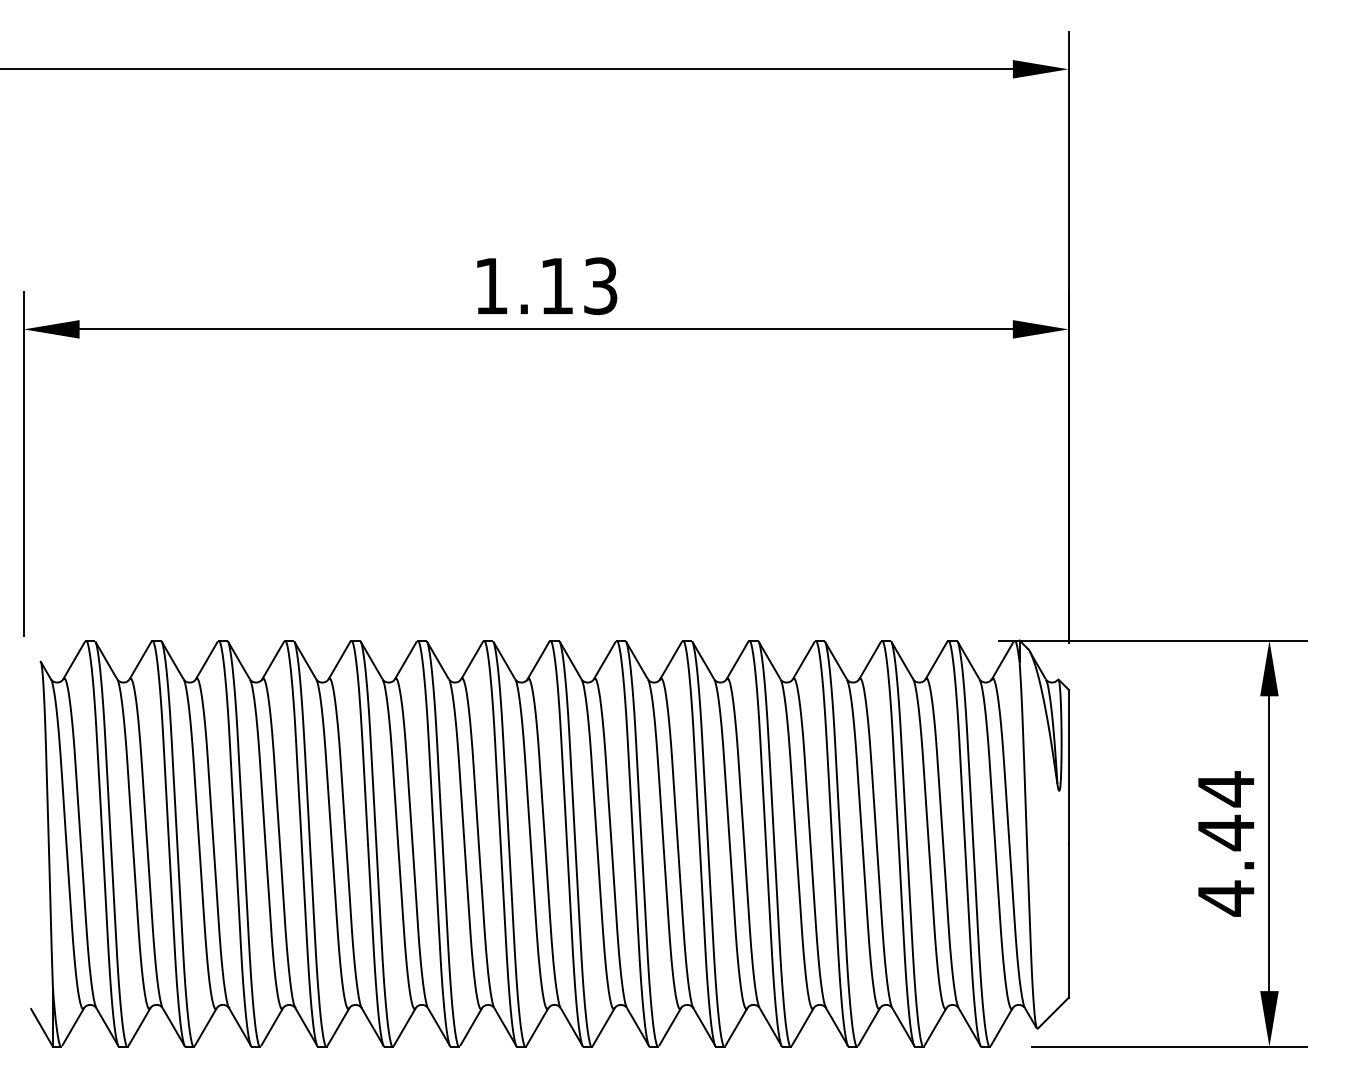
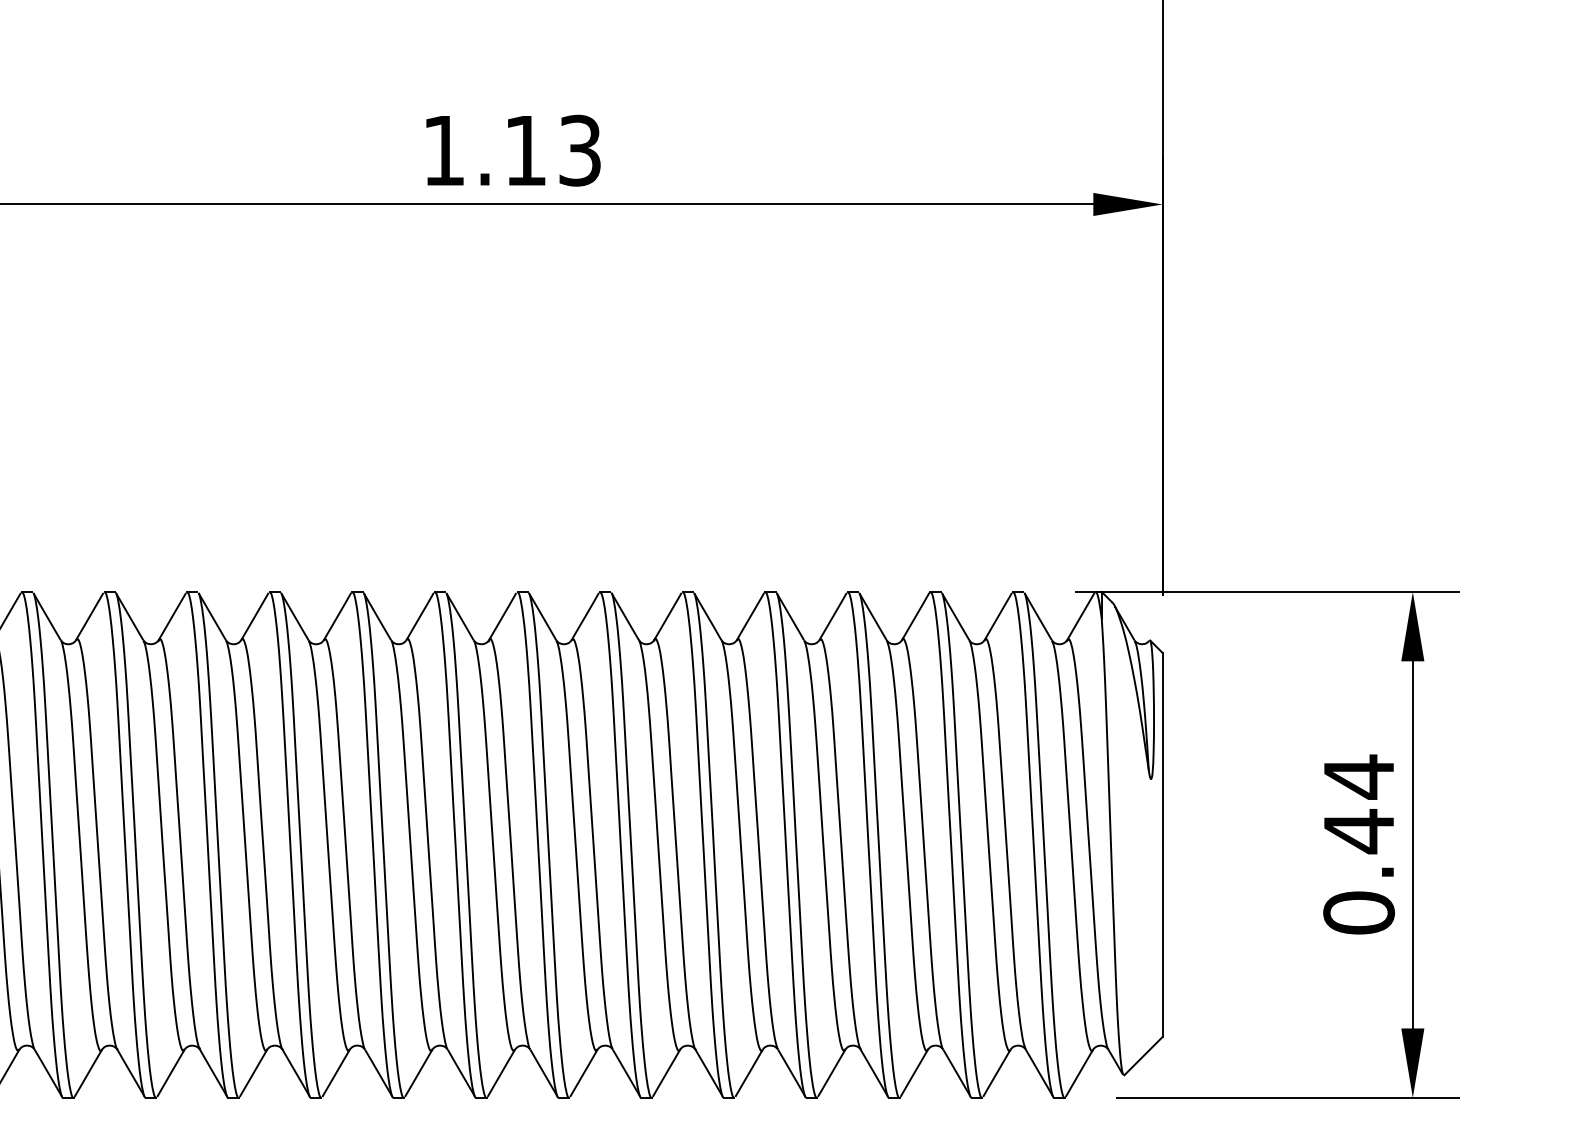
text: (1226, 898) -> (1359, 913), 4.44 -> 0.44

